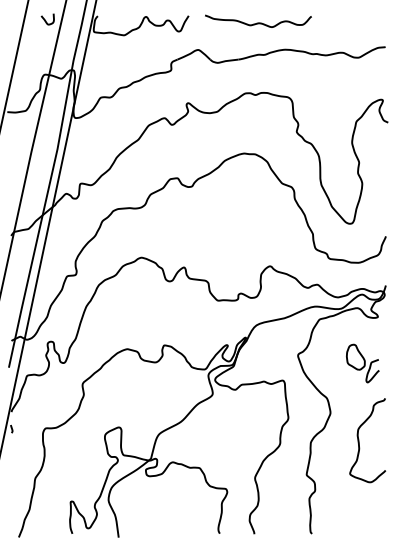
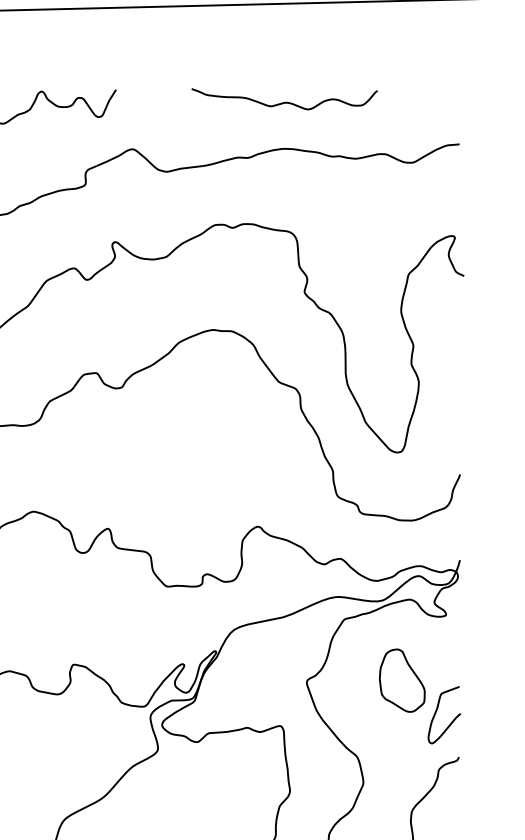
curve: (258, 22) -> (284, 101), moved
part: (362, 363) -> (419, 696), size x1.43

